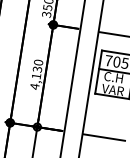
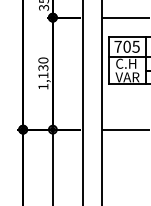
text: (34, 86) -> (43, 86), 4,130 -> 1,130

